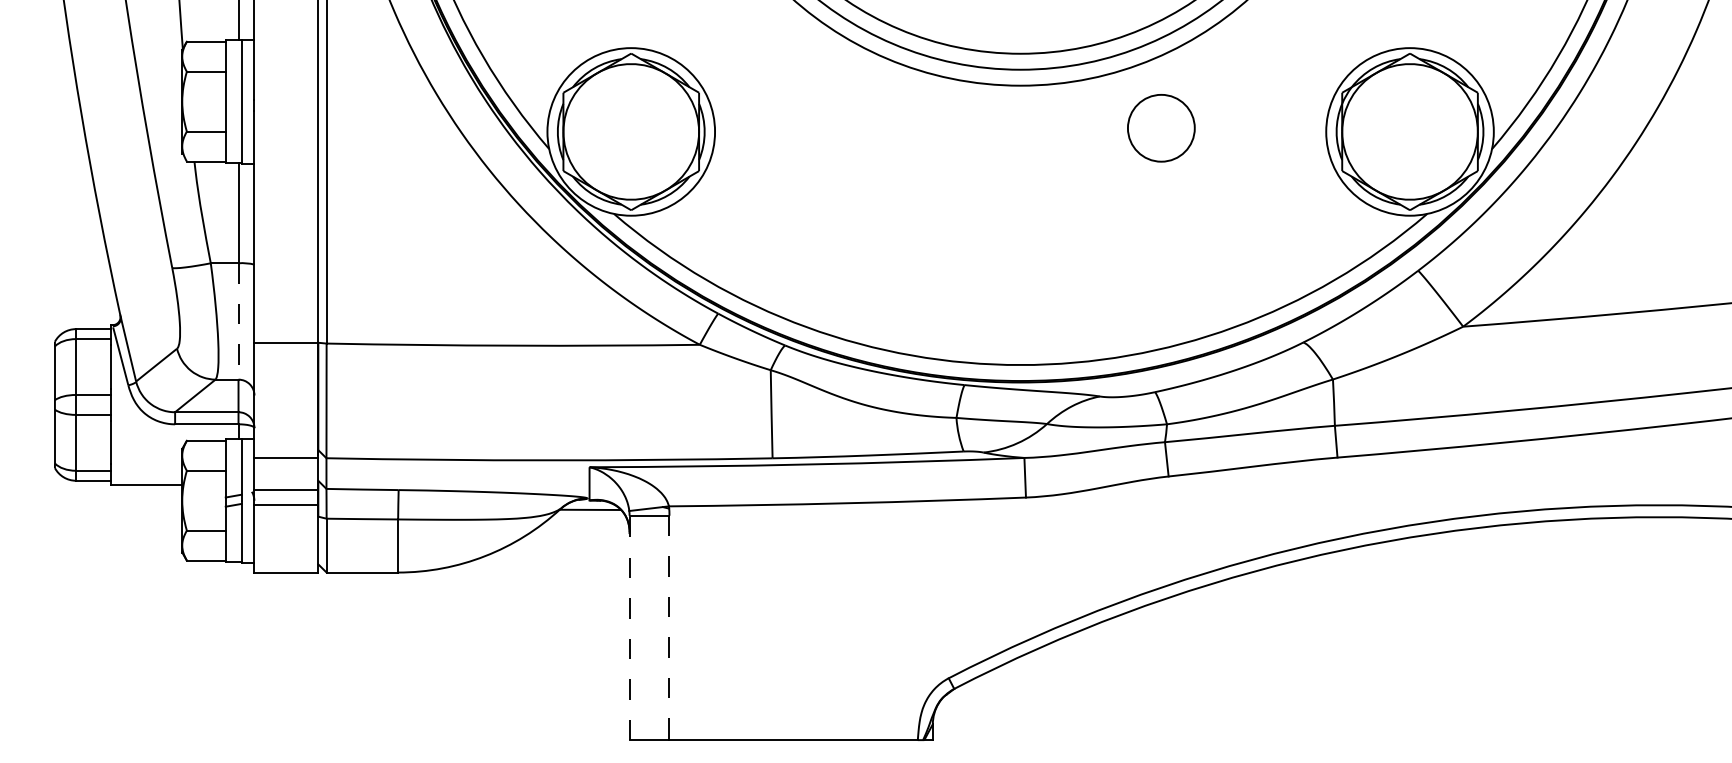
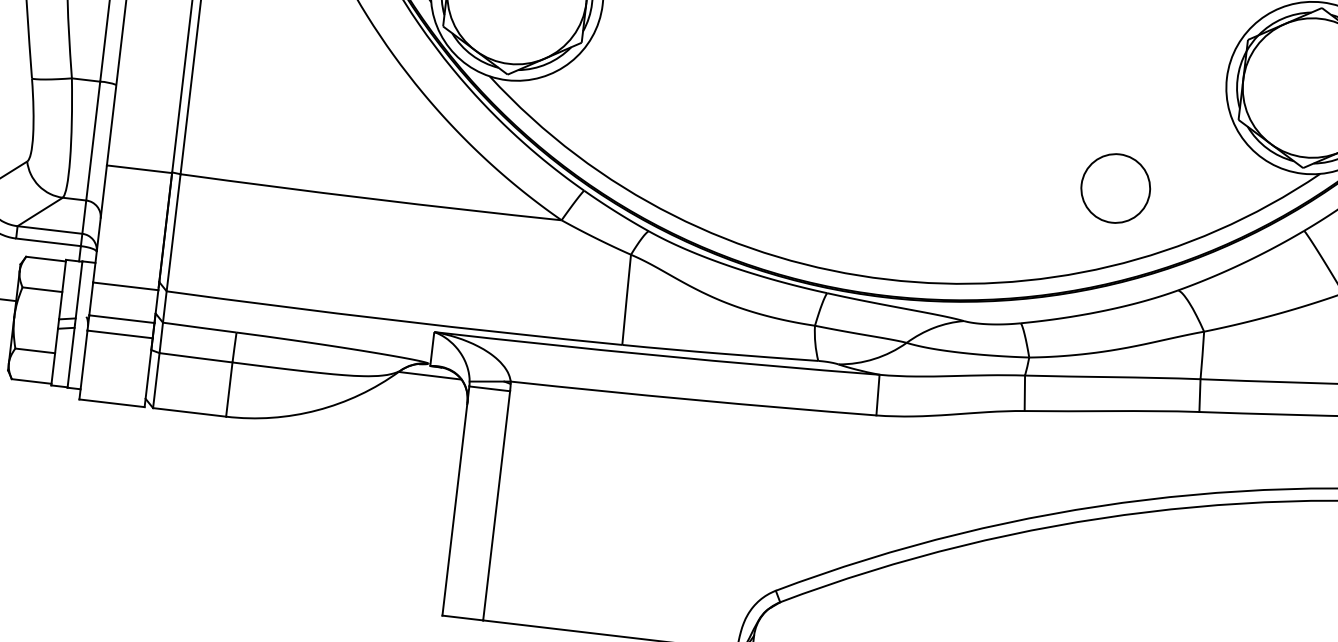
circle: (1161, 128) -> (1115, 188), moved
line: (238, 321) -> (93, 141), dashed -> solid
line: (629, 627) -> (455, 500), dashed -> solid
line: (669, 628) -> (496, 506), dashed -> solid

